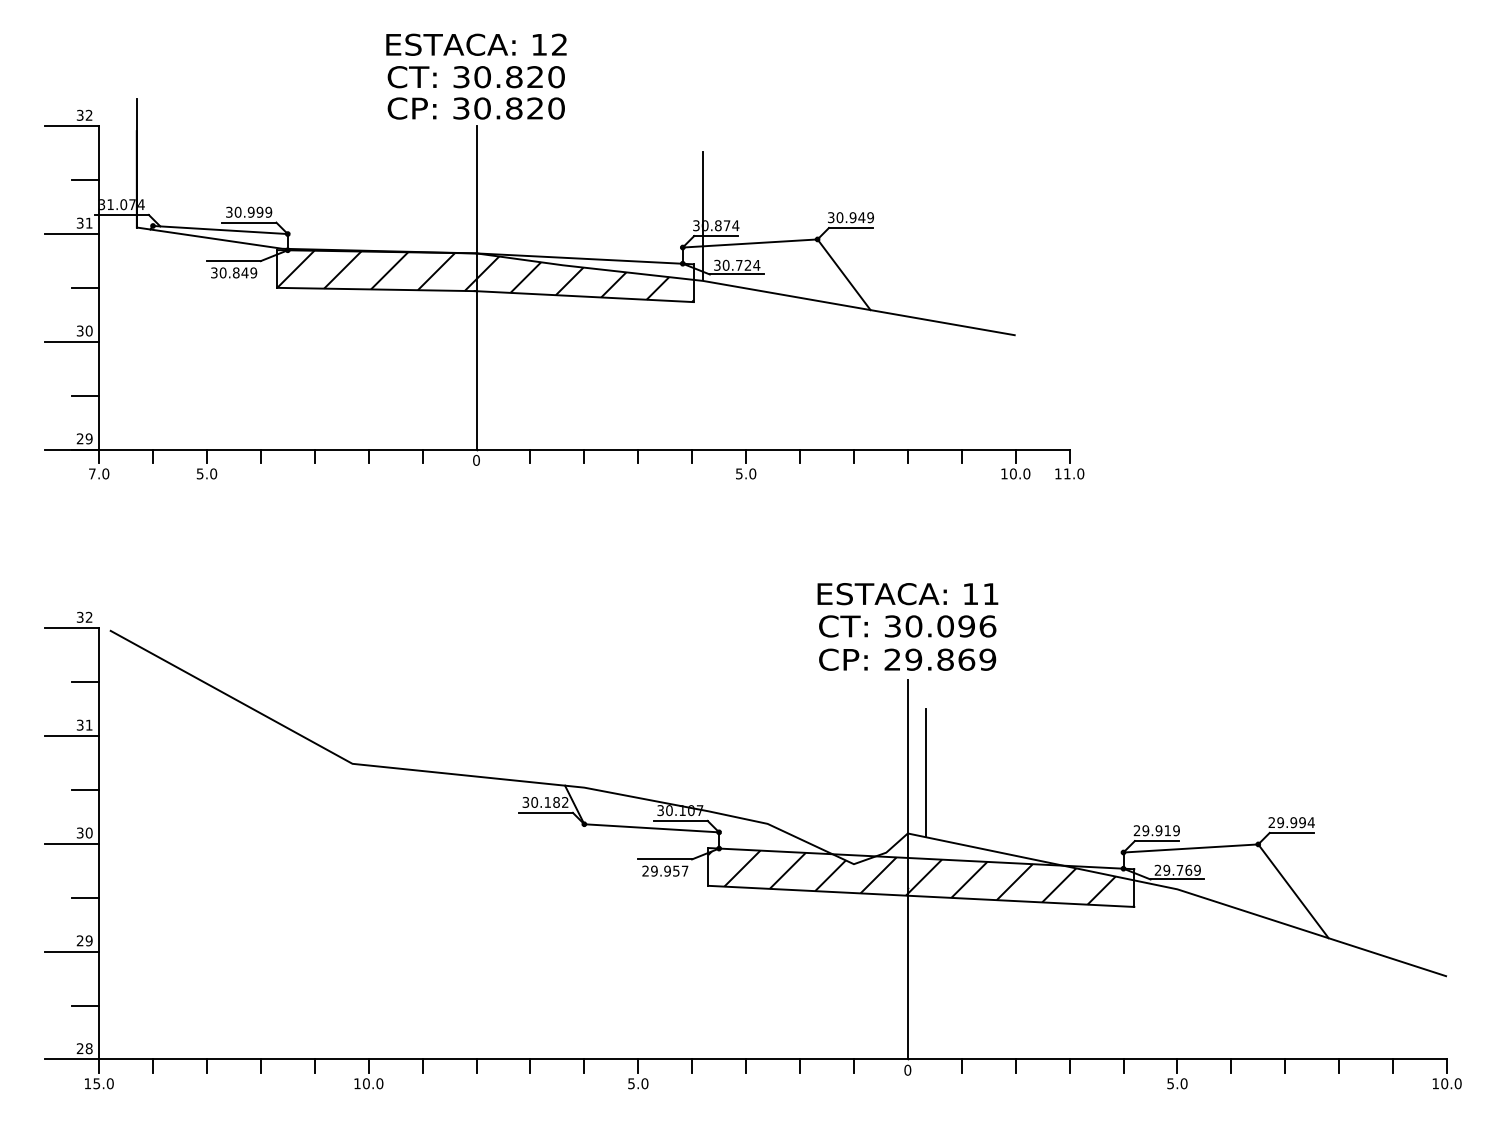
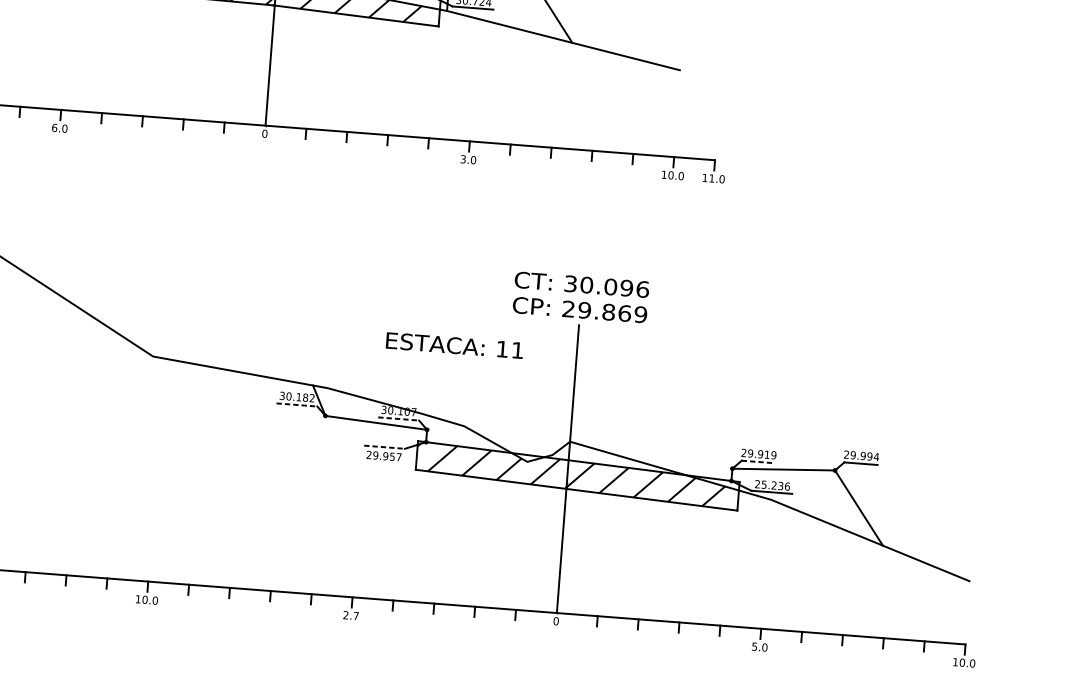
text: (199, 473) -> (54, 127), 5.0 -> 6.0
text: (739, 473) -> (463, 159), 5.0 -> 3.0
text: (907, 594) -> (454, 345), moved
line: (926, 773) -> (587, 397), removed
line: (545, 812) -> (296, 404), solid -> dashed
line: (680, 820) -> (398, 418), solid -> dashed
line: (1156, 841) -> (758, 462), solid -> dashed
line: (665, 859) -> (384, 447), solid -> dashed
text: (1181, 869) -> (775, 484), 29.769 -> 25.236
text: (638, 1083) -> (351, 615), 5.0 -> 2.7

